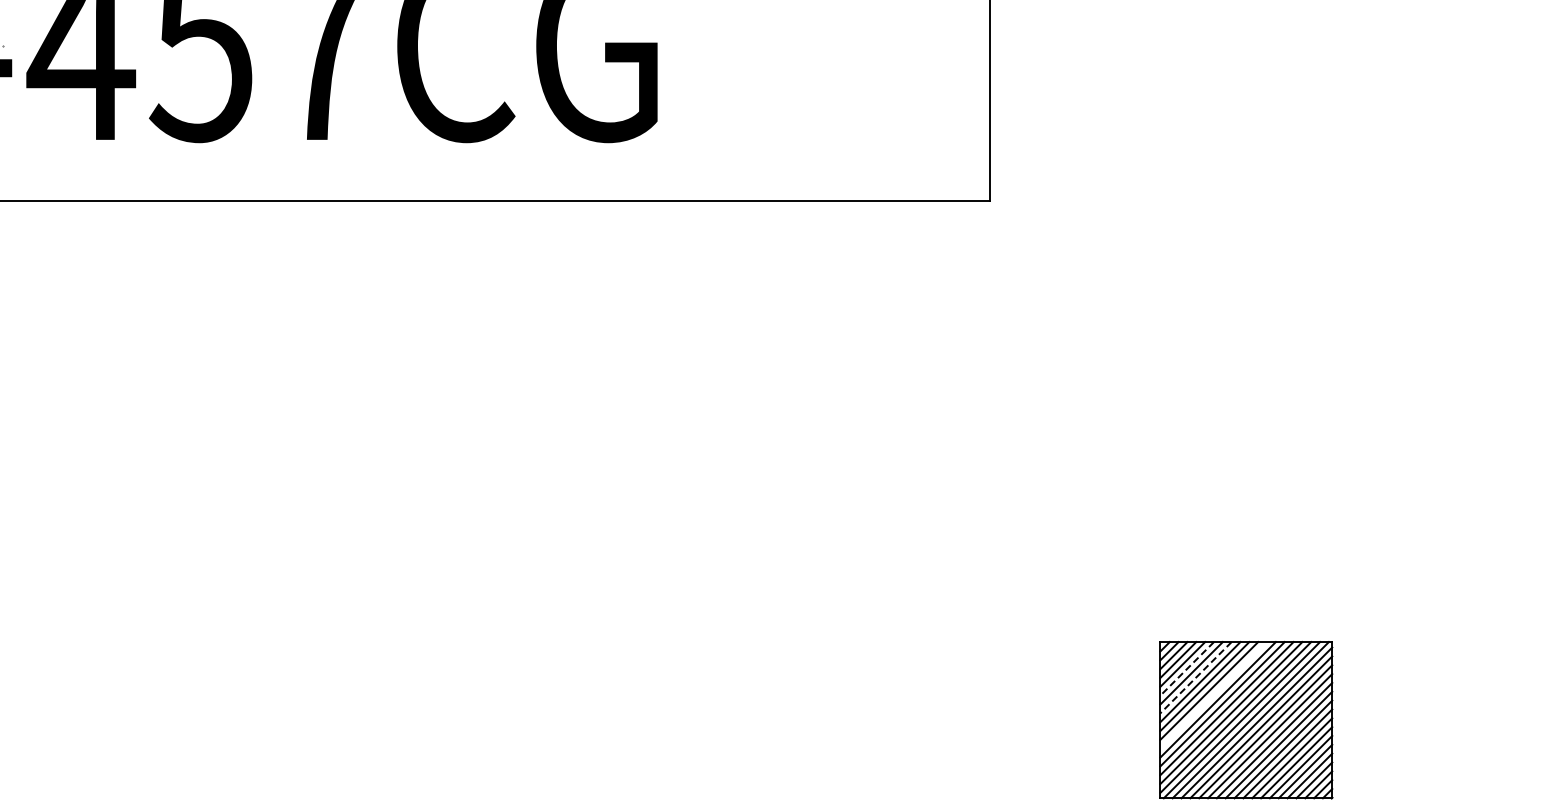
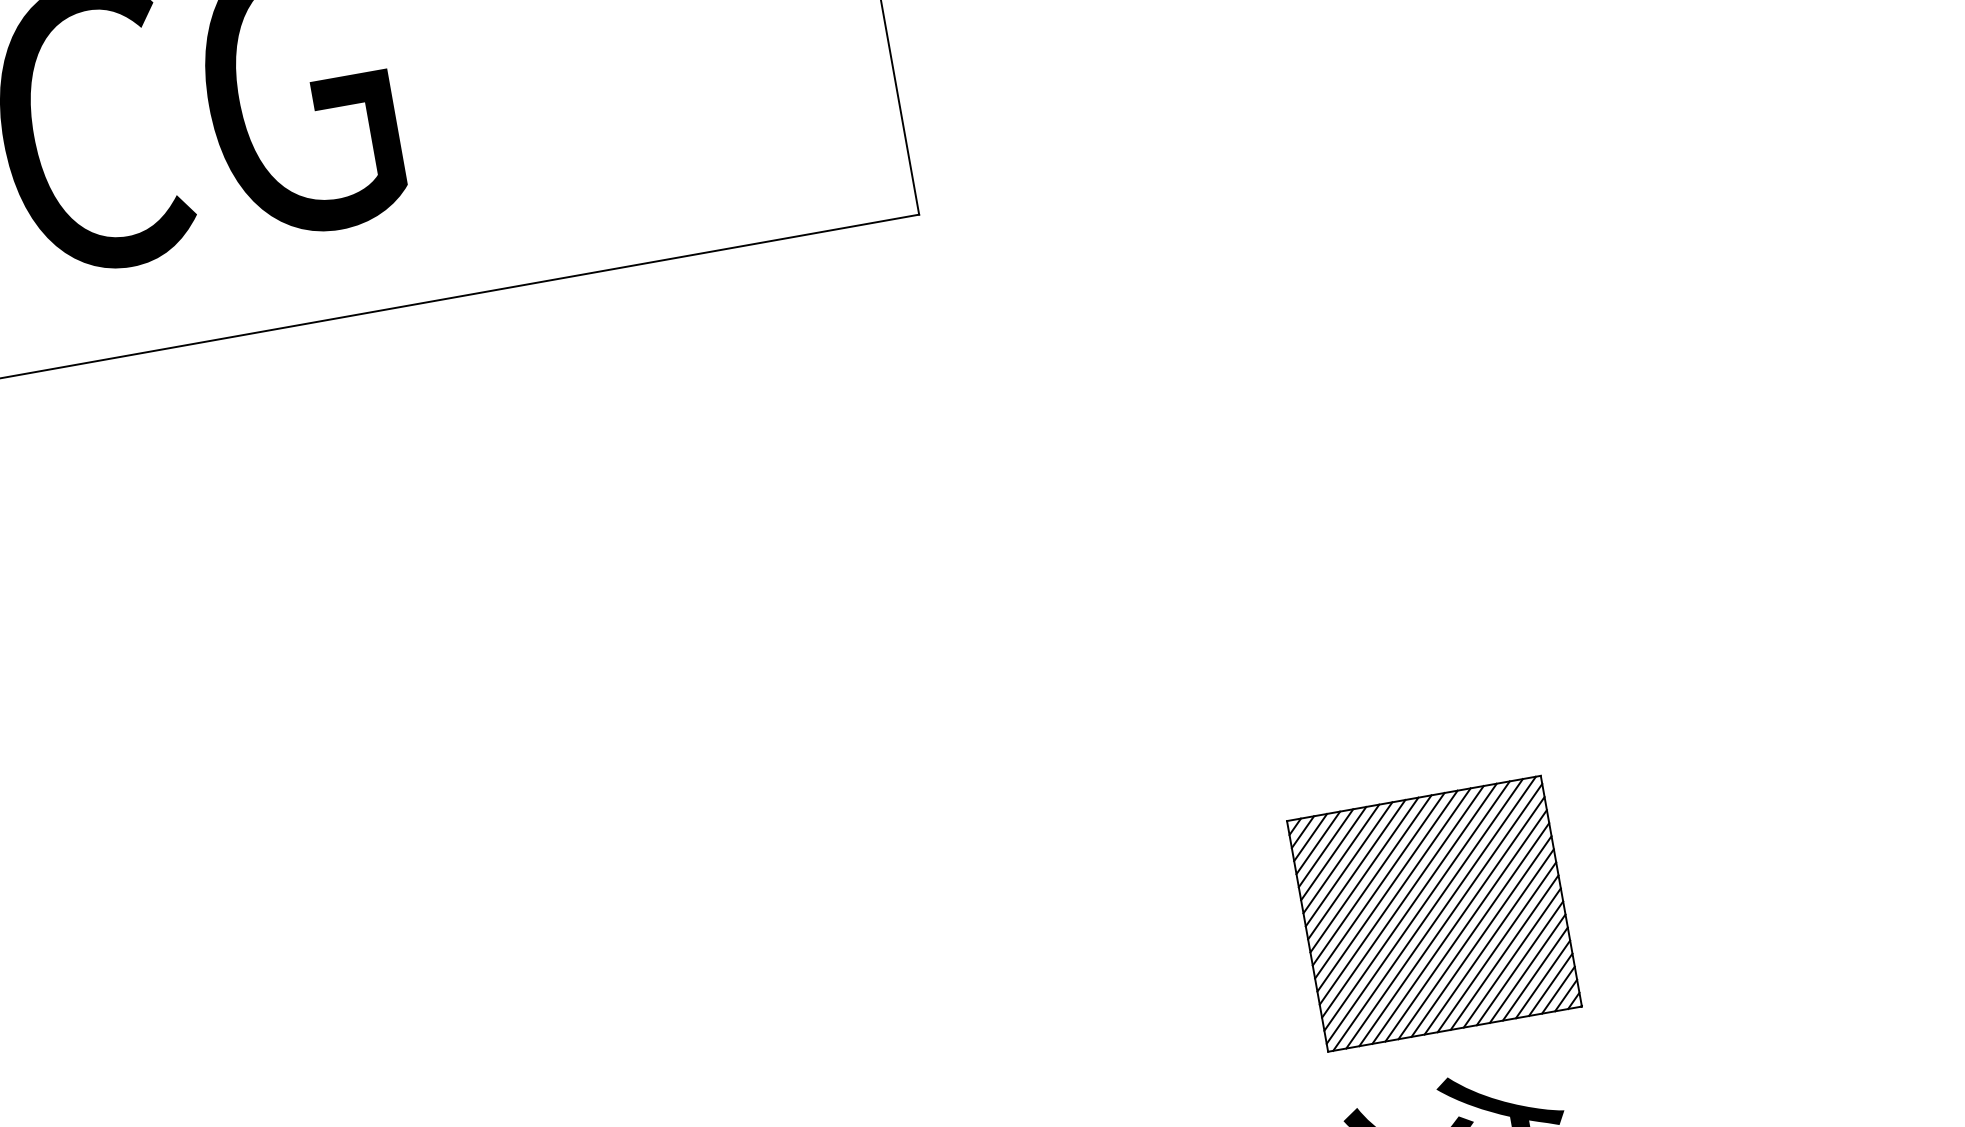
line: (1187, 668) -> (1334, 852), dashed -> solid
line: (1195, 678) -> (1348, 865), dashed -> solid
line: (1213, 695) -> (1379, 886), added

